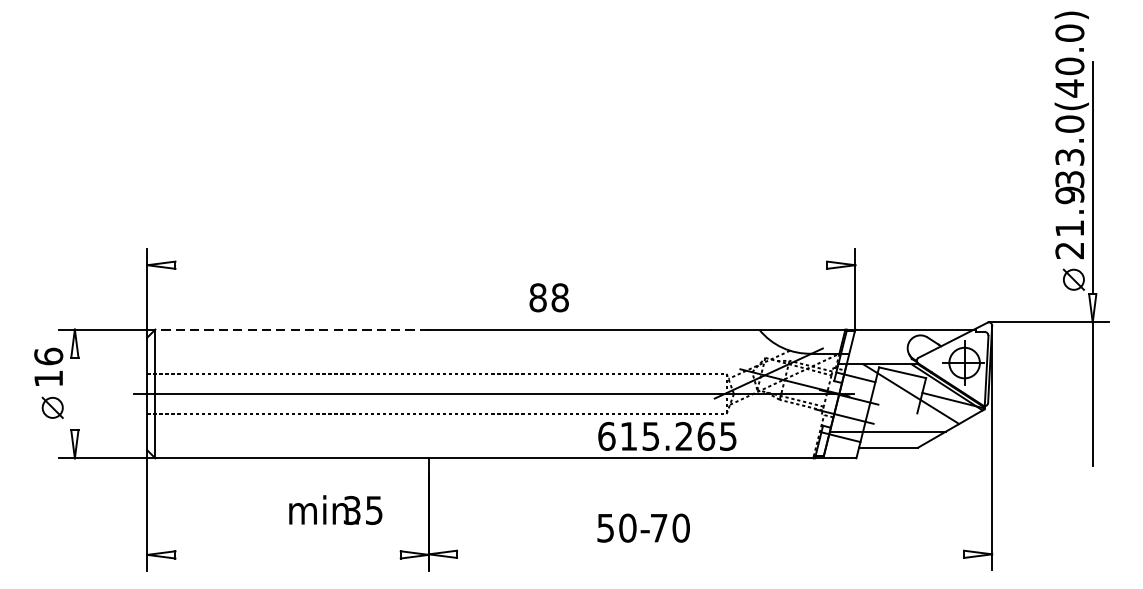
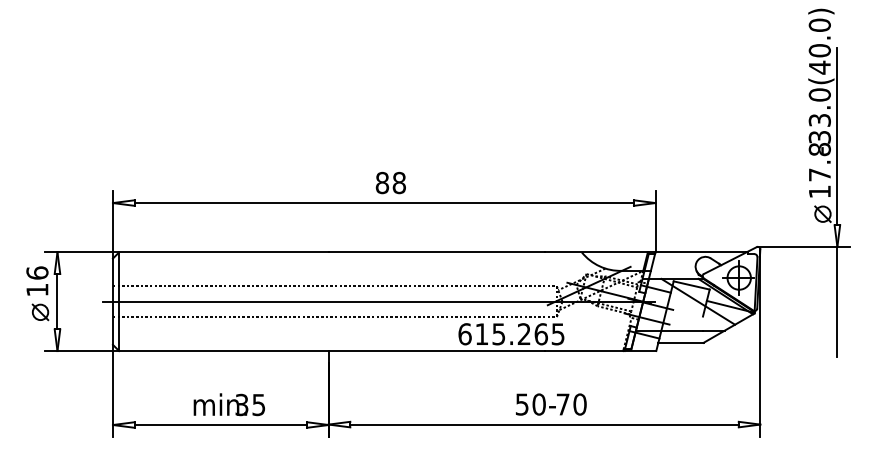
text: (1069, 222) -> (819, 170), 21.9 -> 17.8
line: (500, 265) -> (383, 203), added
text: (548, 297) -> (390, 182), moved
line: (291, 329) -> (223, 252), dashed -> solid
line: (74, 393) -> (57, 301), added
text: (334, 509) -> (228, 404), moved
text: (643, 528) -> (551, 404), moved
line: (710, 554) -> (544, 424), added
line: (287, 555) -> (220, 425), added

